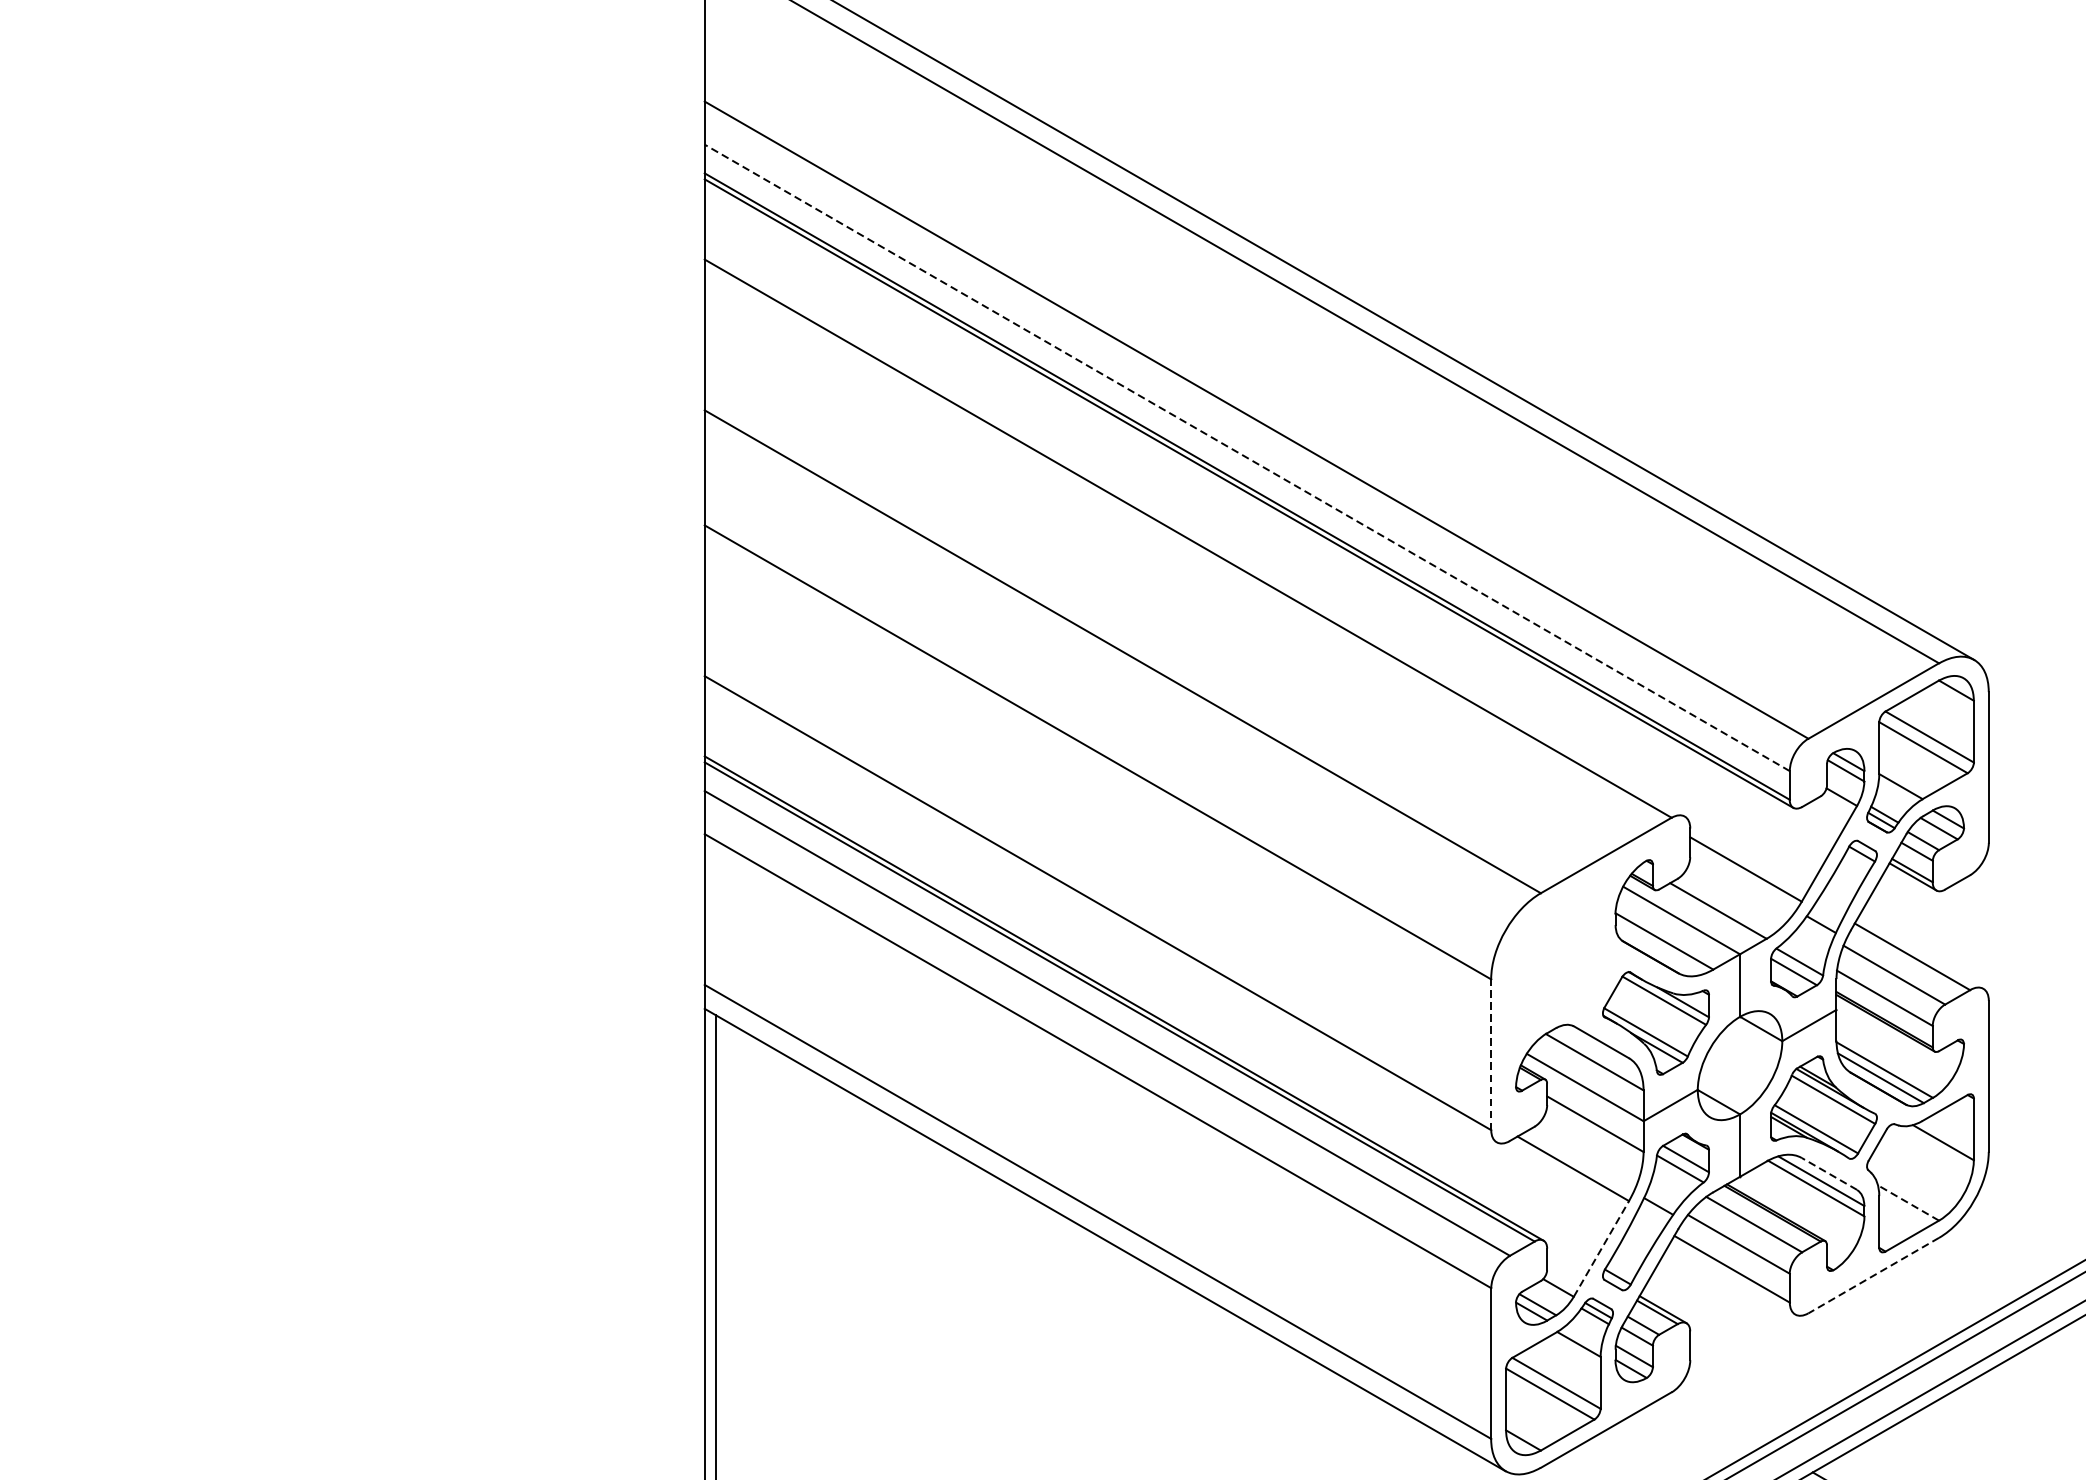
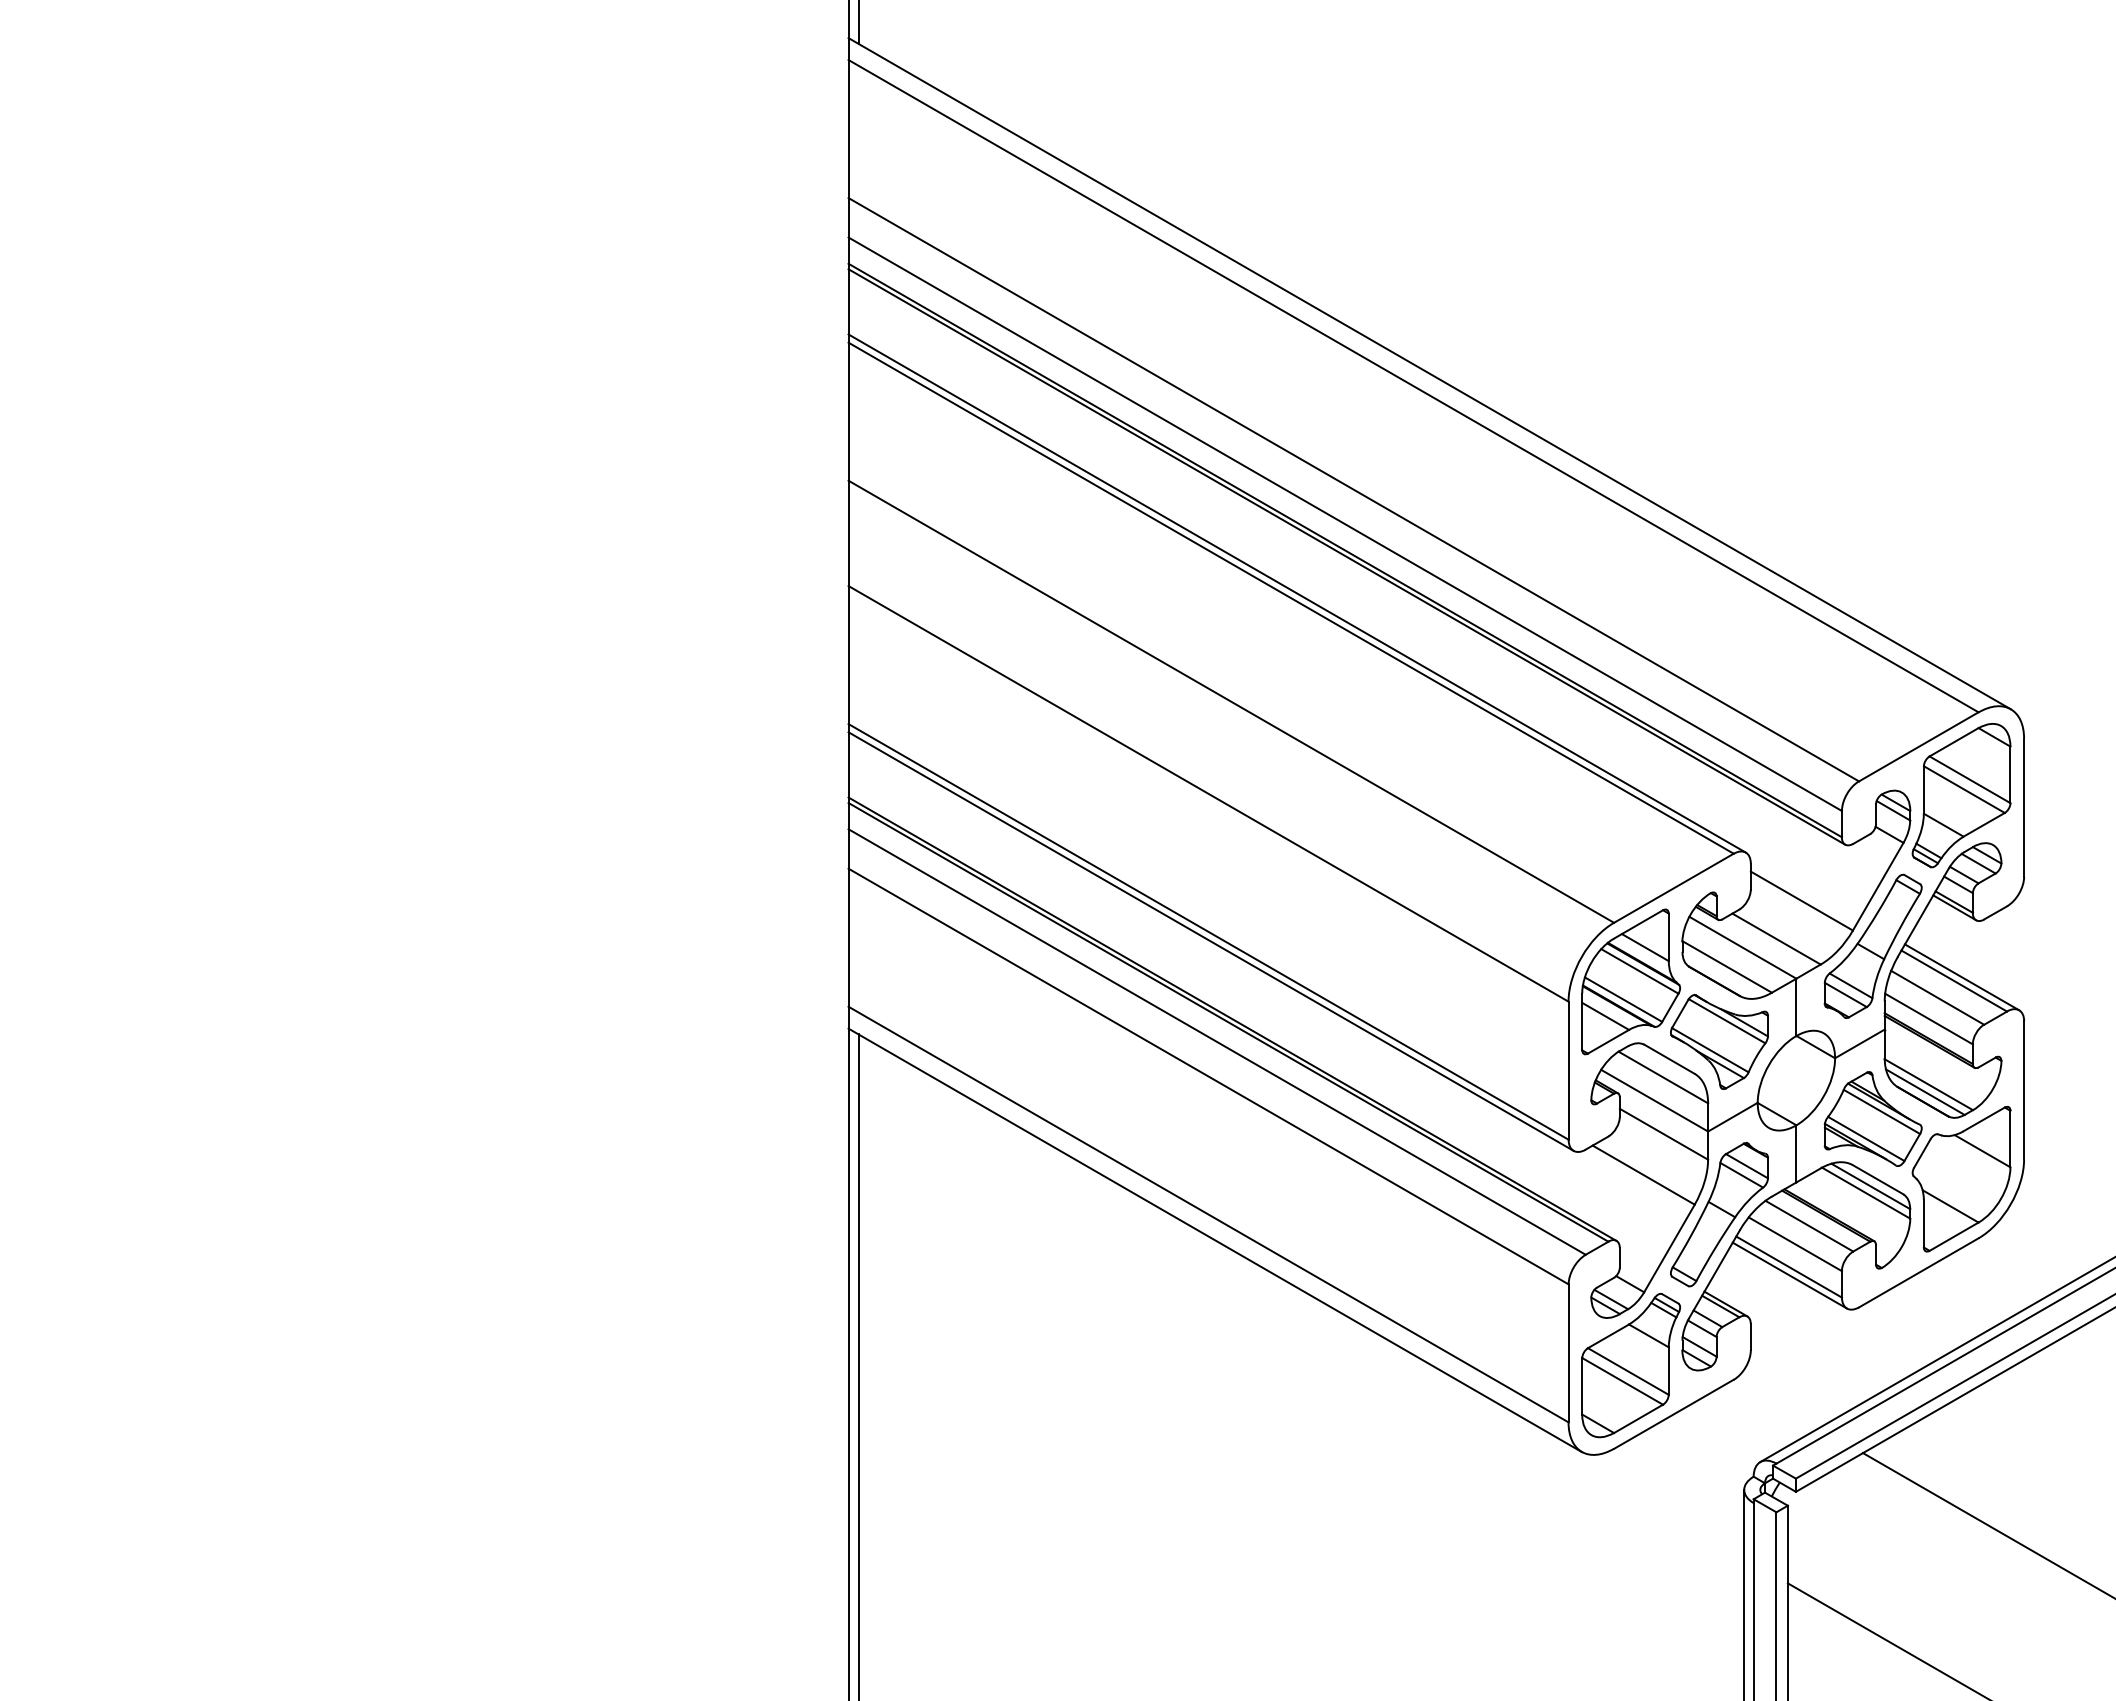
line: (1247, 458) -> (1345, 524), dashed -> solid
line: (1194, 533) -> (1296, 593), added
line: (1100, 913) -> (1210, 941), added
line: (1920, 952) -> (1961, 977), added
part: (1559, 957) -> (1631, 981), added
line: (1491, 1054) -> (1568, 1070), dashed -> solid
line: (1828, 1173) -> (1877, 1179), dashed -> solid
line: (1908, 1203) -> (1950, 1206), dashed -> solid
line: (1601, 1248) -> (1669, 1248), dashed -> solid
line: (1873, 1276) -> (1918, 1273), dashed -> solid
line: (1732, 1278) -> (1789, 1275), added

